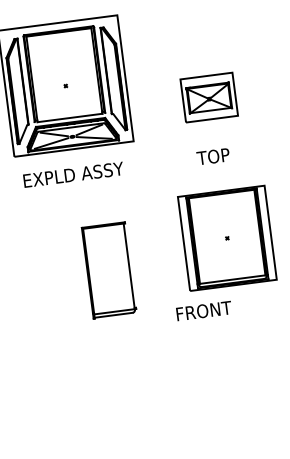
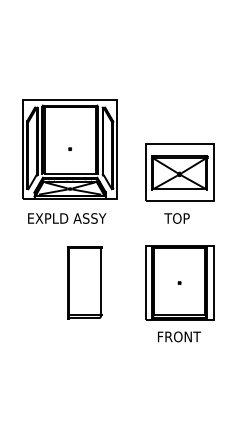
part: (208, 97) -> (179, 172), size x1.67
part: (108, 269) -> (84, 282), moved
text: (204, 310) -> (179, 336), moved

